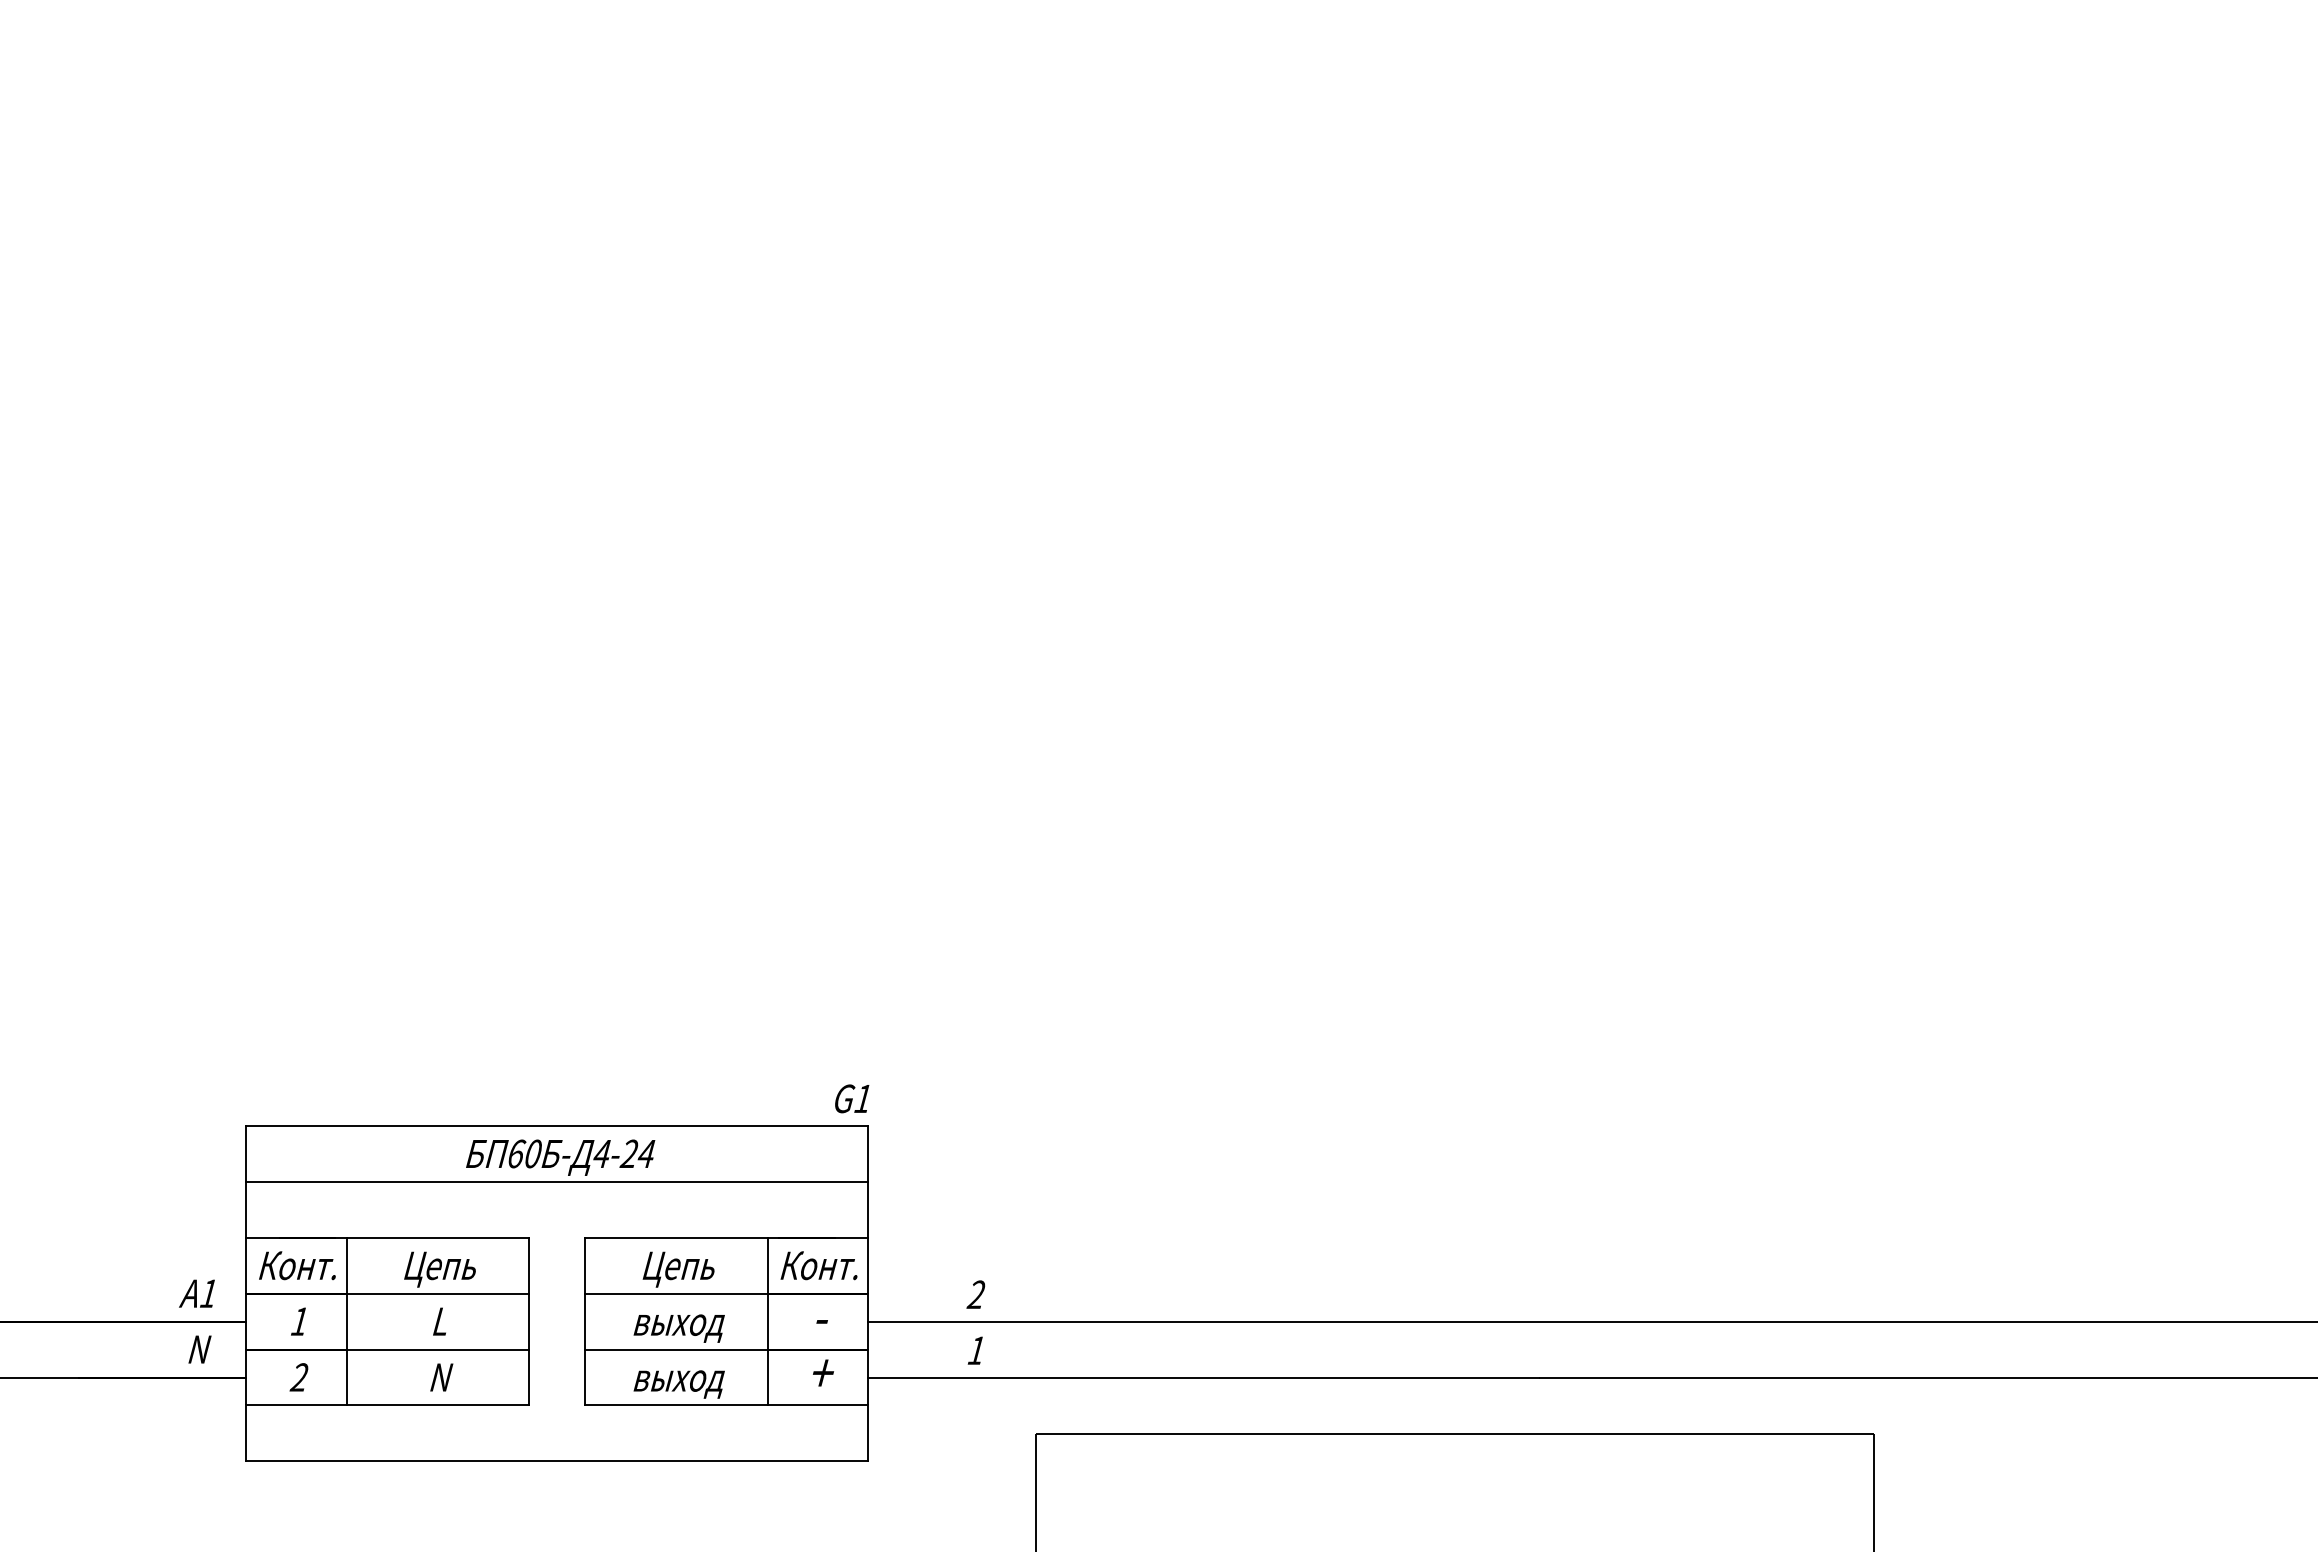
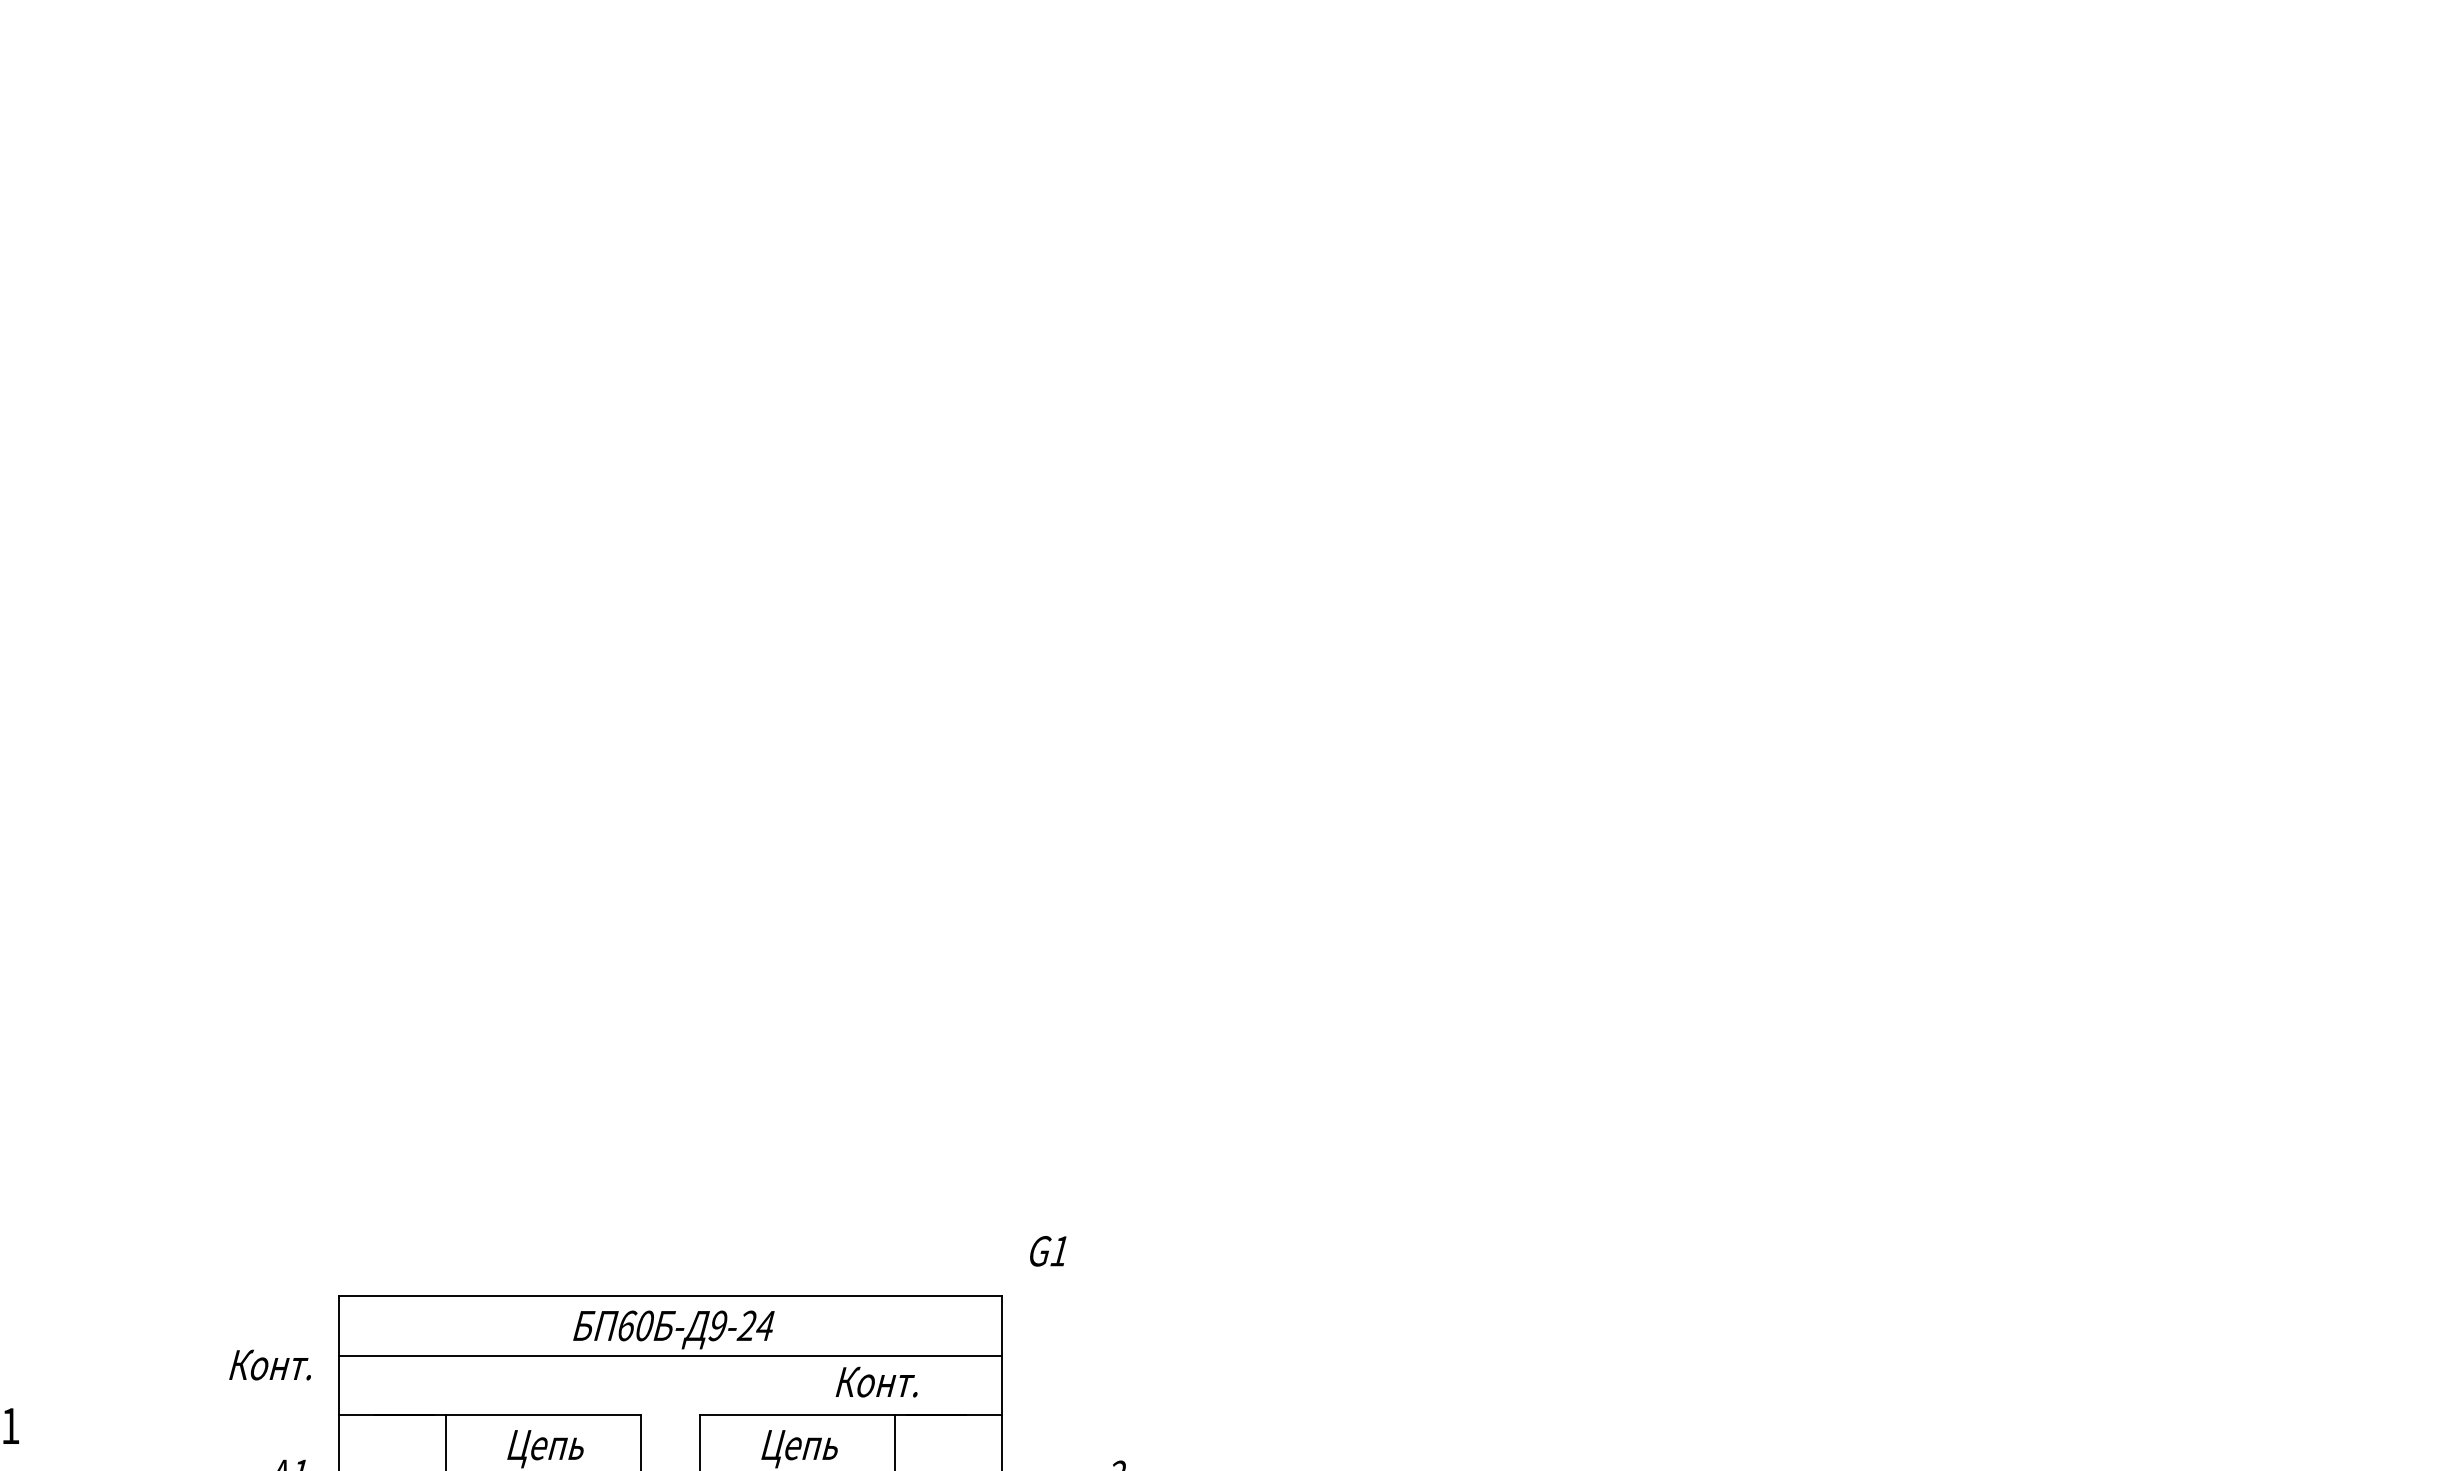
text: (852, 1098) -> (1048, 1250), moved
text: (601, 1153) -> (717, 1325), 4-24 -> 9-24
text: (297, 1265) -> (270, 1364), moved
text: (818, 1265) -> (876, 1381), moved

